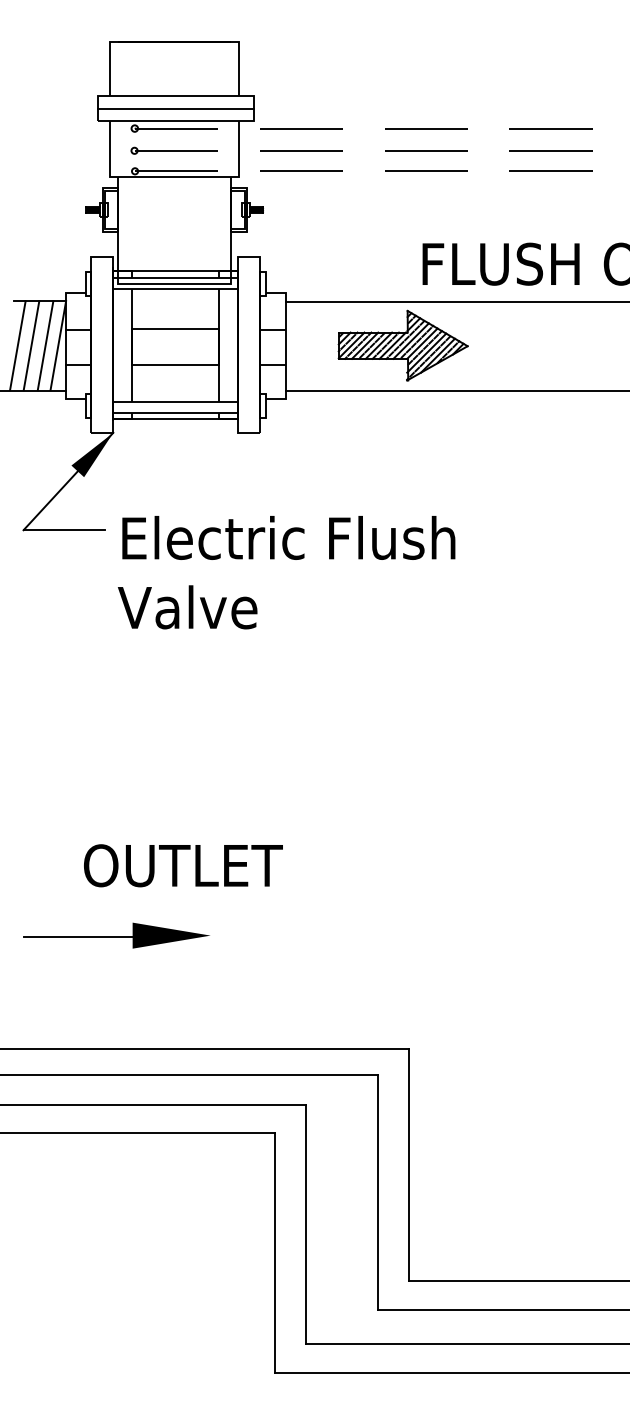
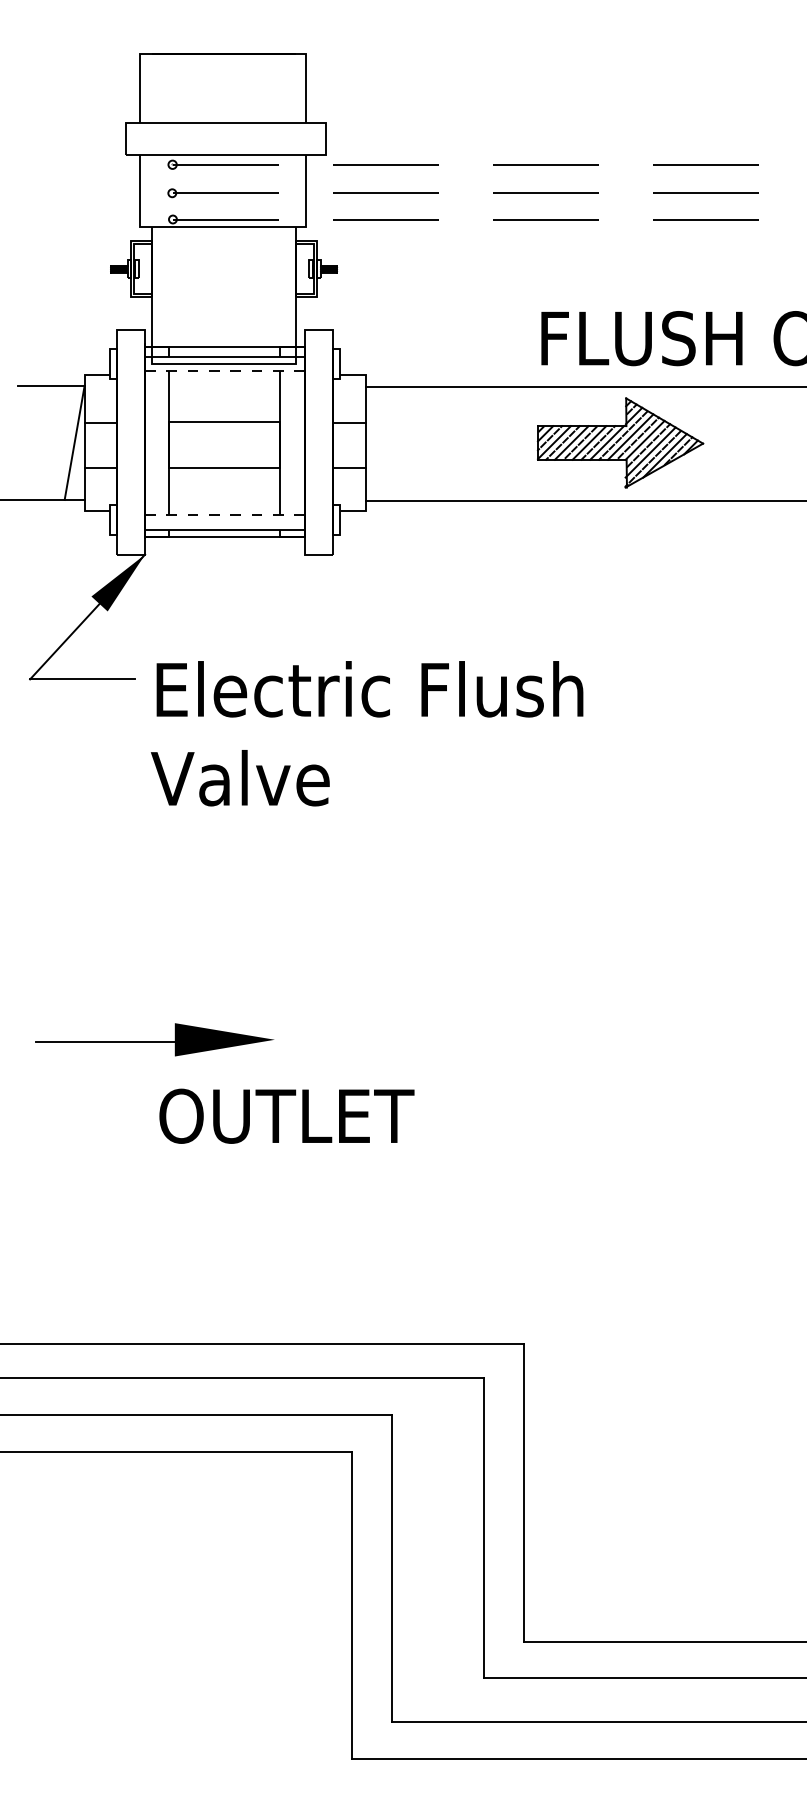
line: (176, 108) -> (225, 139), removed
line: (176, 289) -> (225, 370), solid -> dashed
line: (17, 345) -> (22, 442), removed
line: (31, 345) -> (40, 442), removed
line: (45, 345) -> (58, 442), removed
part: (403, 345) -> (620, 442), moved
line: (176, 402) -> (225, 515), solid -> dashed
text: (183, 865) -> (286, 1115), moved
part: (116, 935) -> (154, 1039), moved

